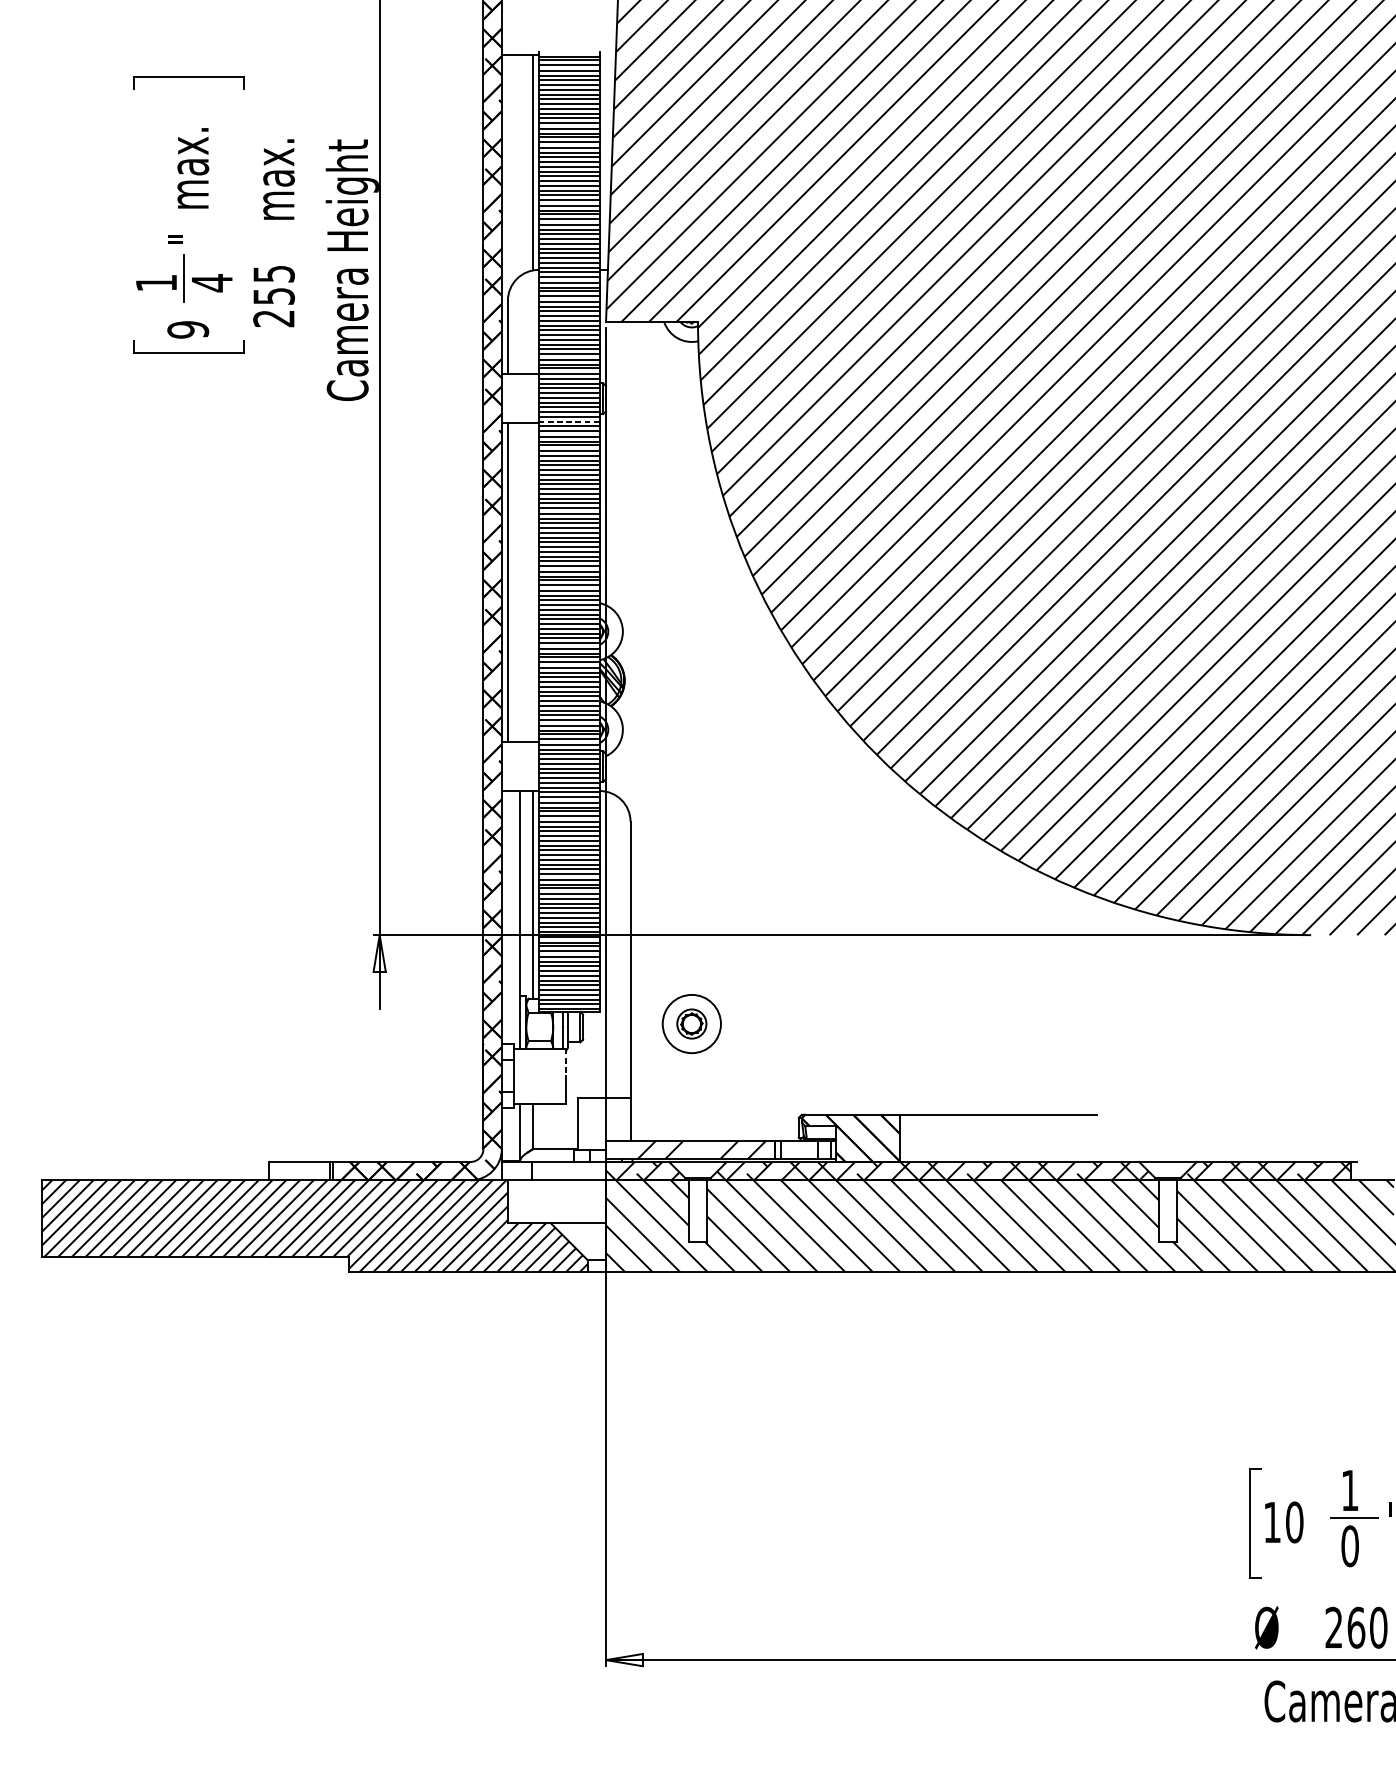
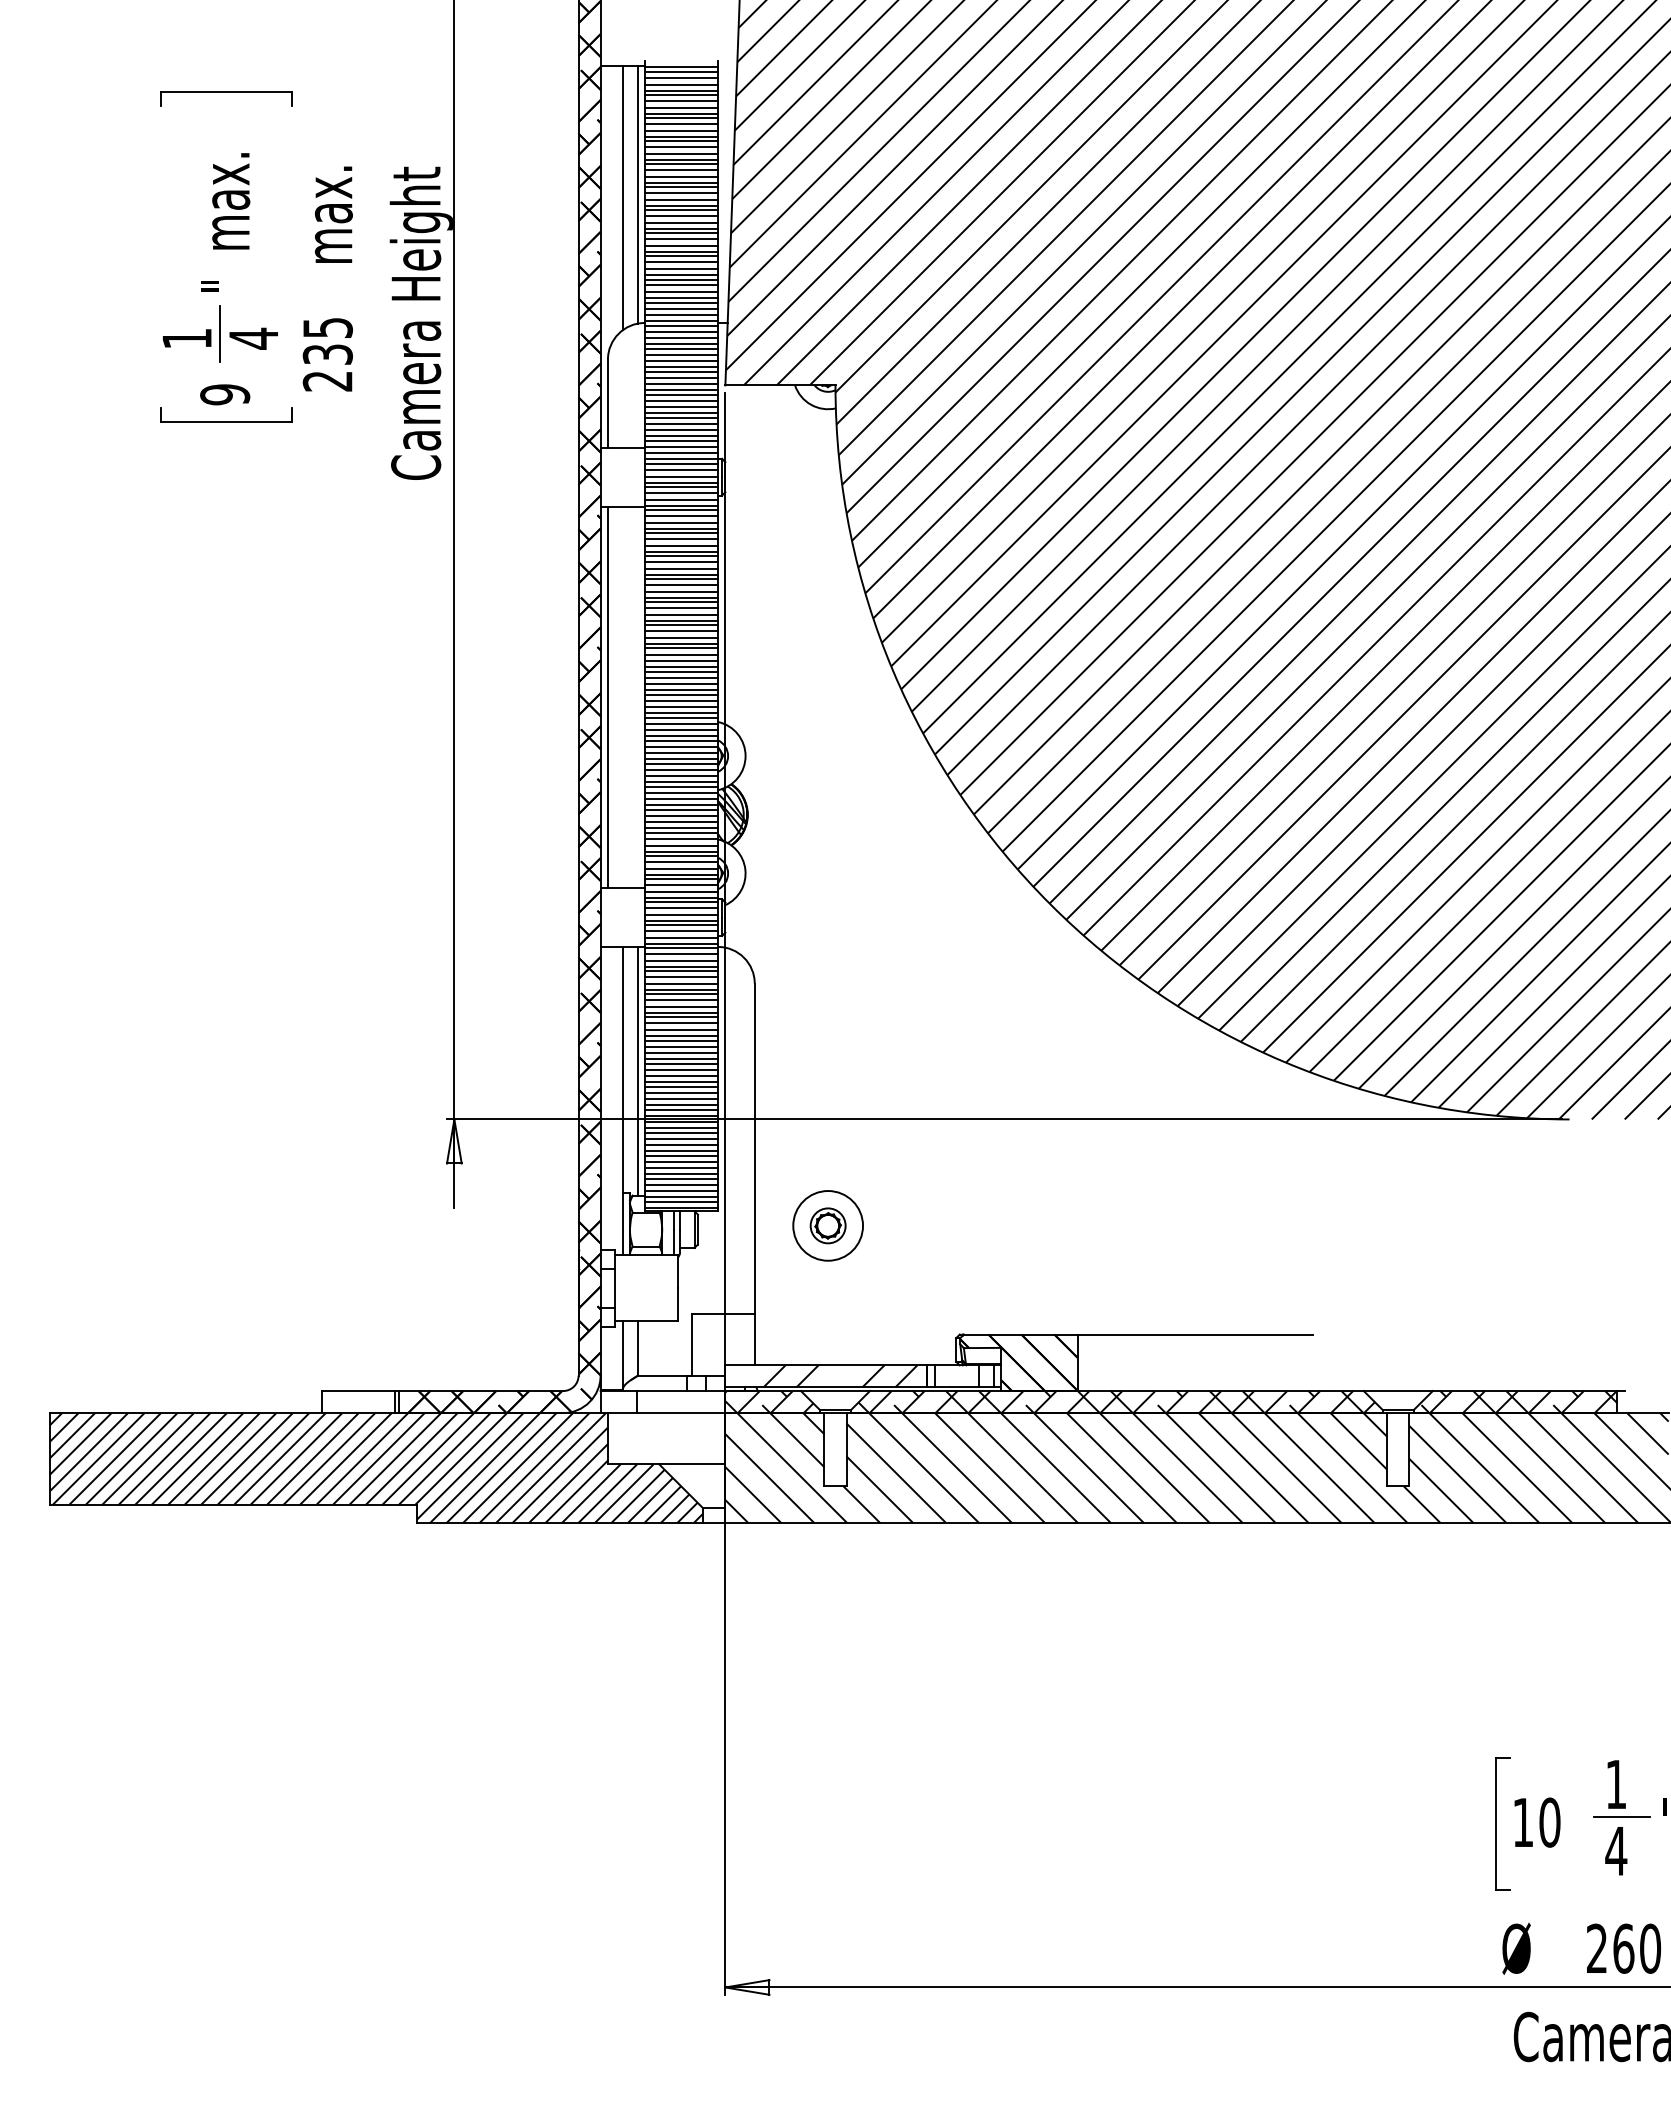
line: (520, 165) -> (622, 198), added
text: (273, 296) -> (327, 354), 255 -> 235
line: (569, 422) -> (681, 505), dashed -> solid
line: (566, 1062) -> (677, 1271), dashed -> solid
text: (1350, 1546) -> (1616, 1851), 0 -> 4

